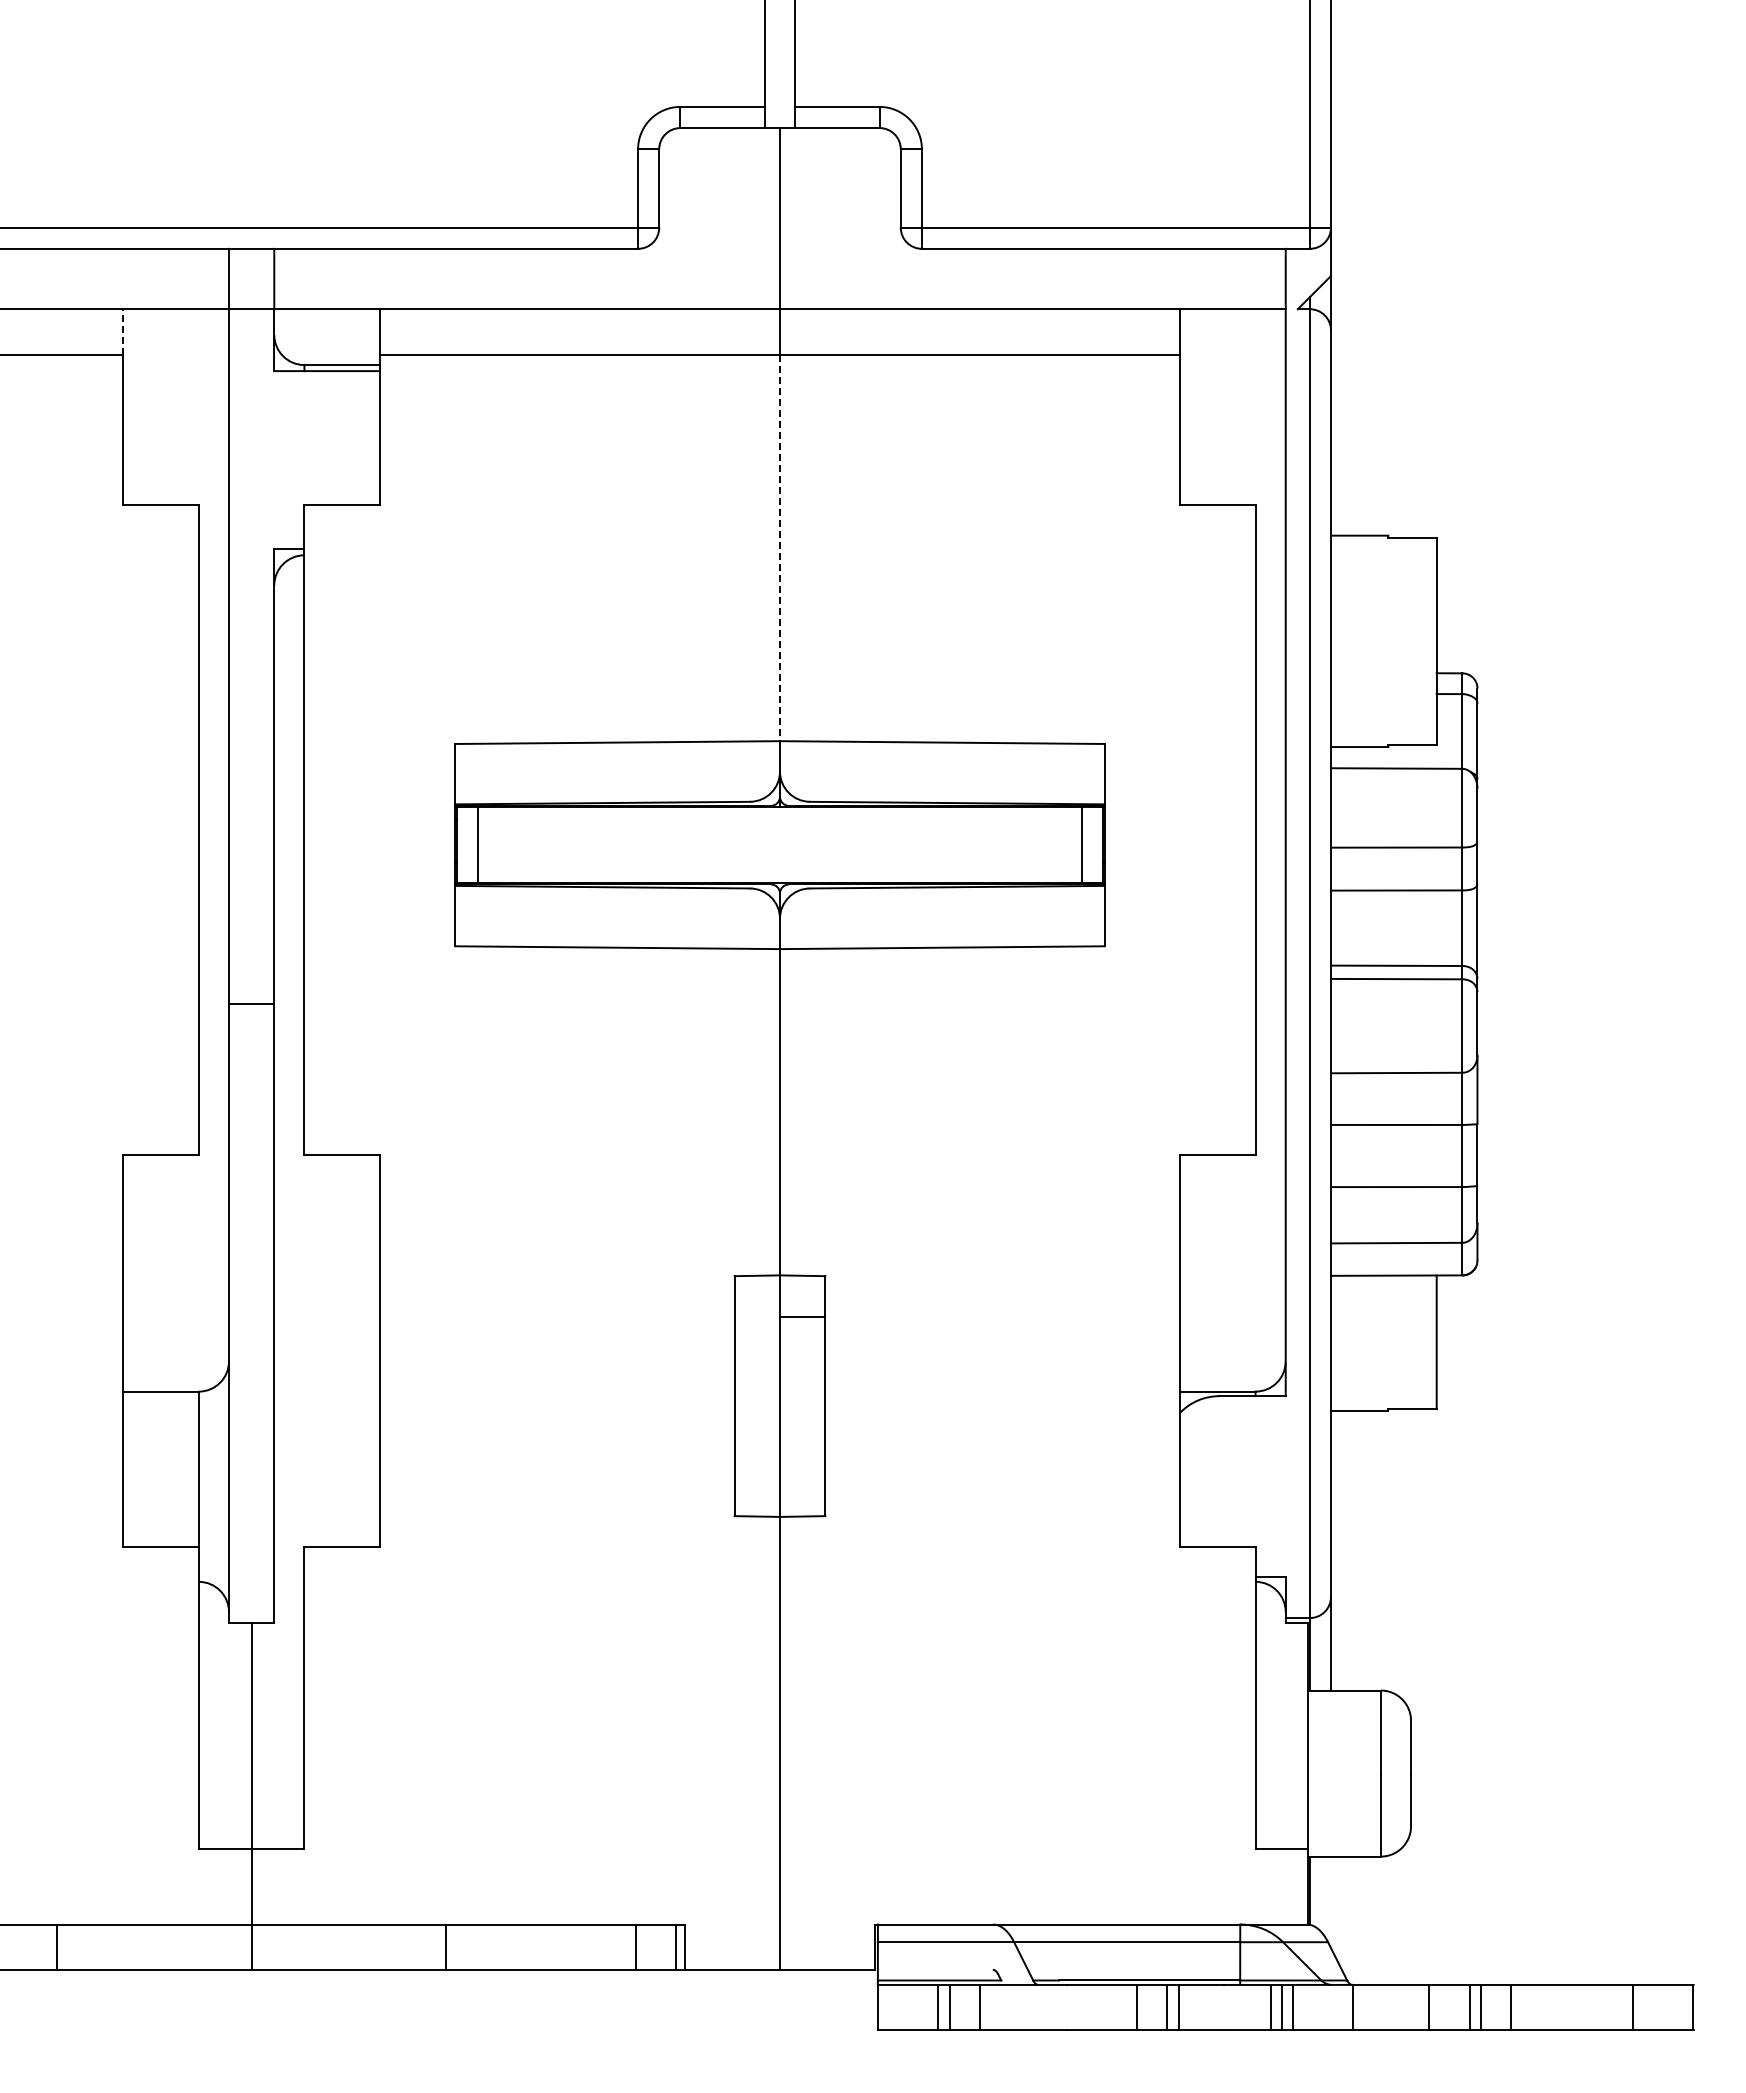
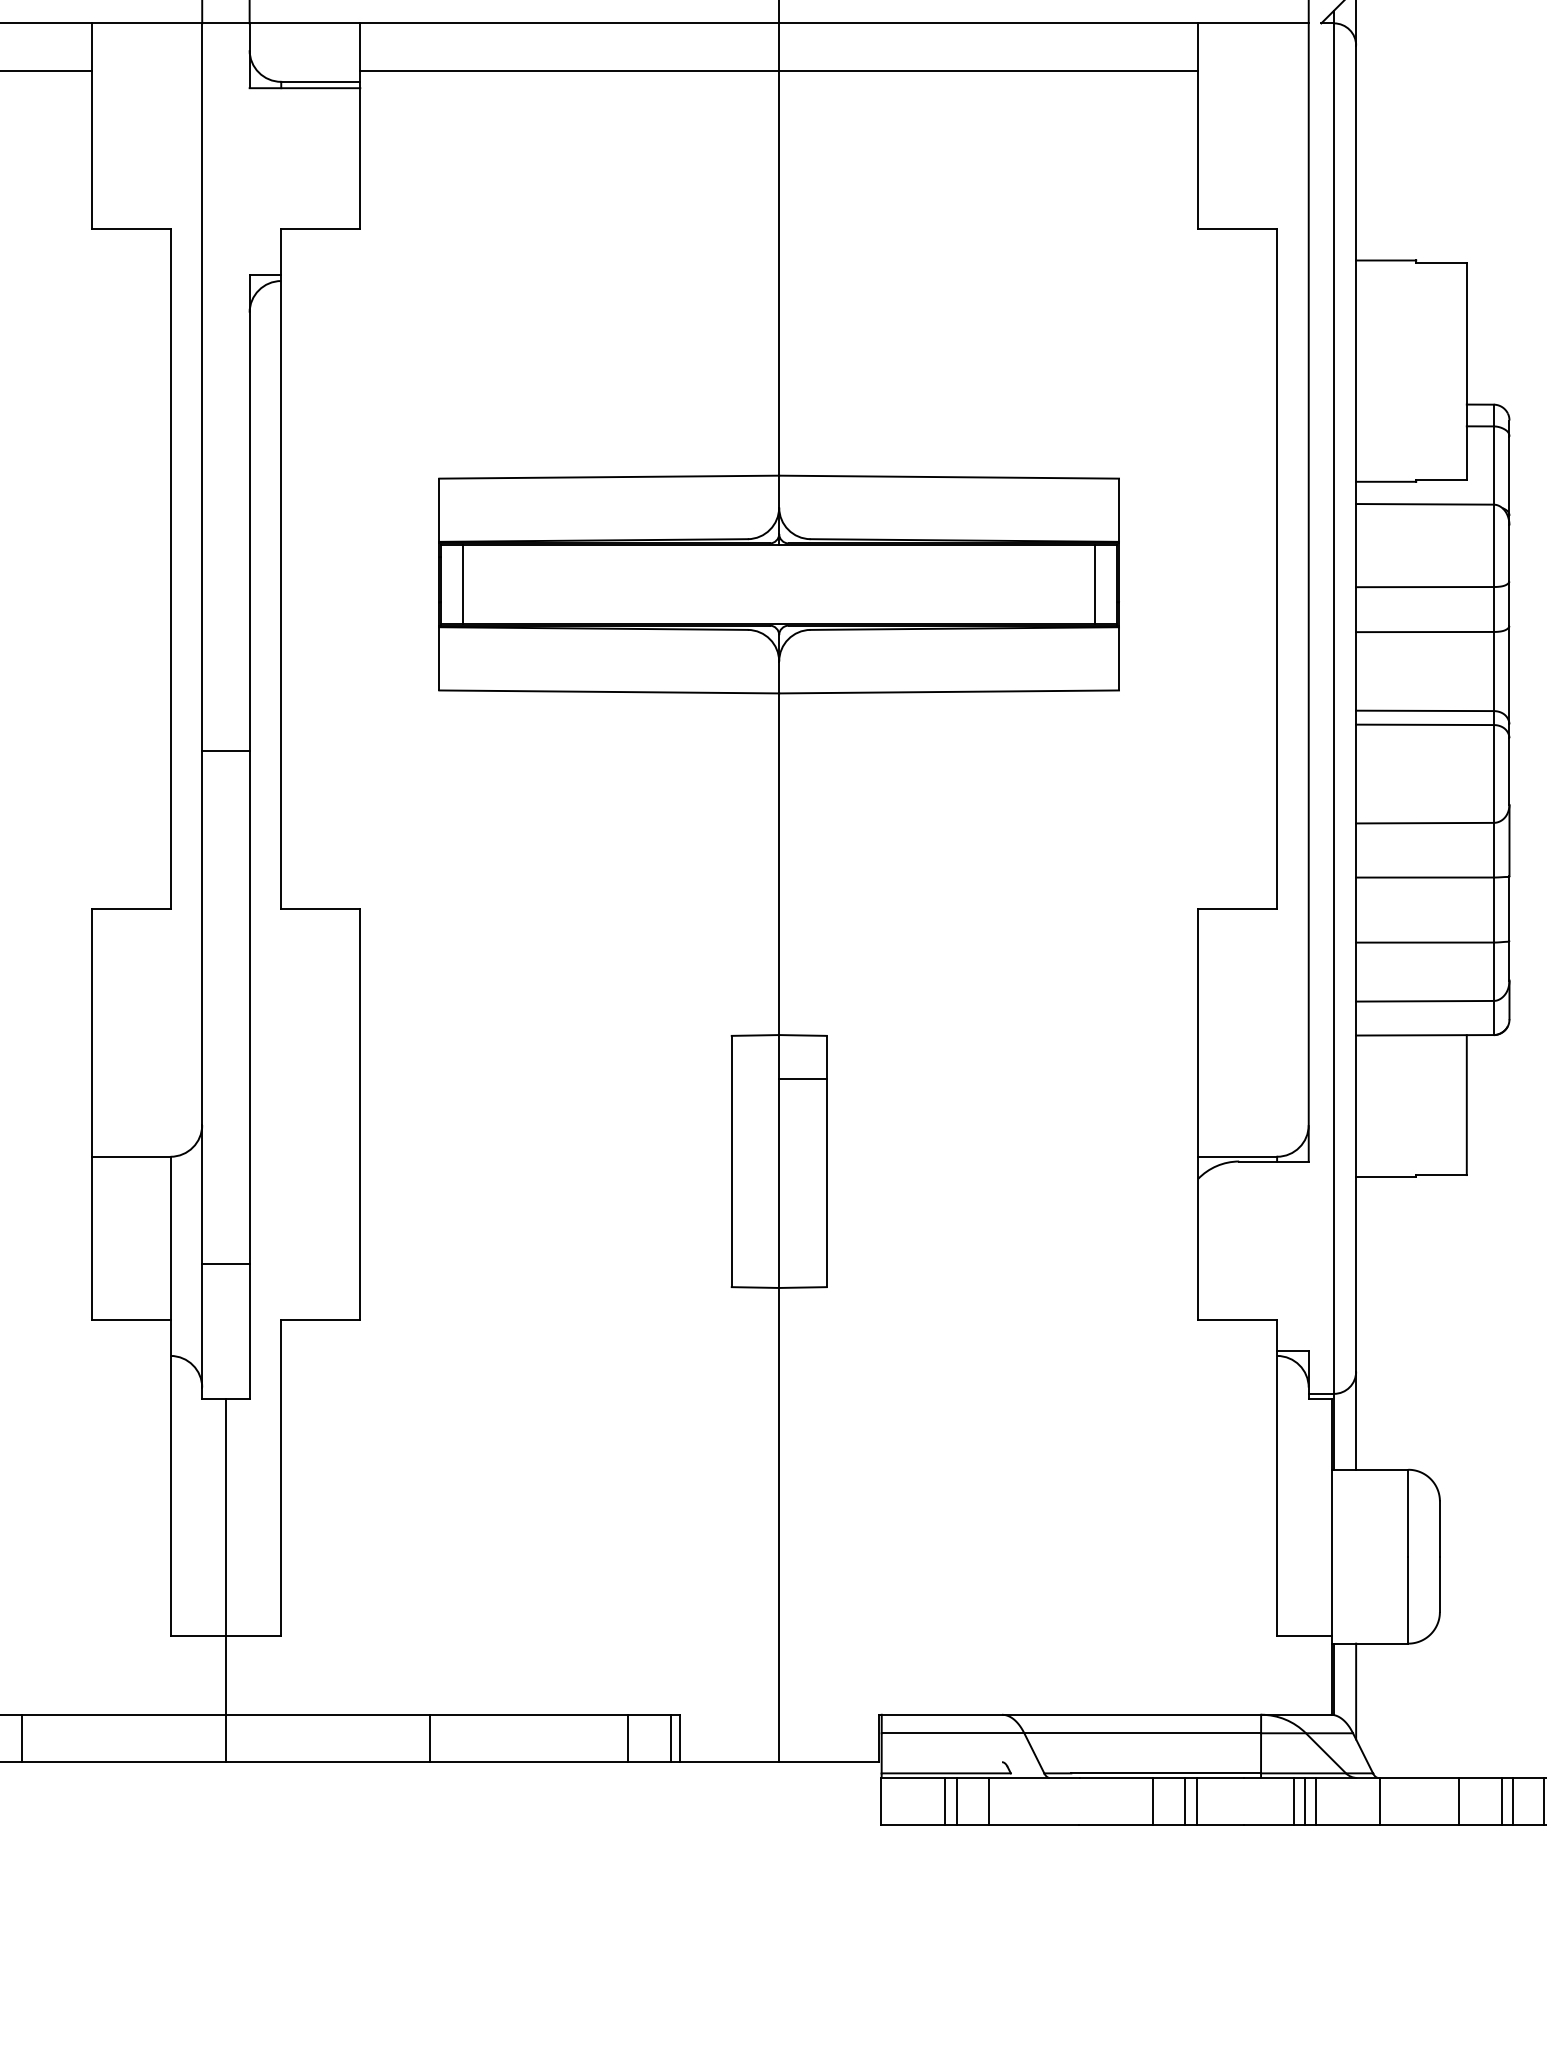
line: (123, 331) -> (91, 46), dashed -> solid
line: (780, 548) -> (779, 273), dashed -> solid
line: (251, 1494) -> (225, 1264), added
line: (1331, 1902) -> (1356, 1691), added

